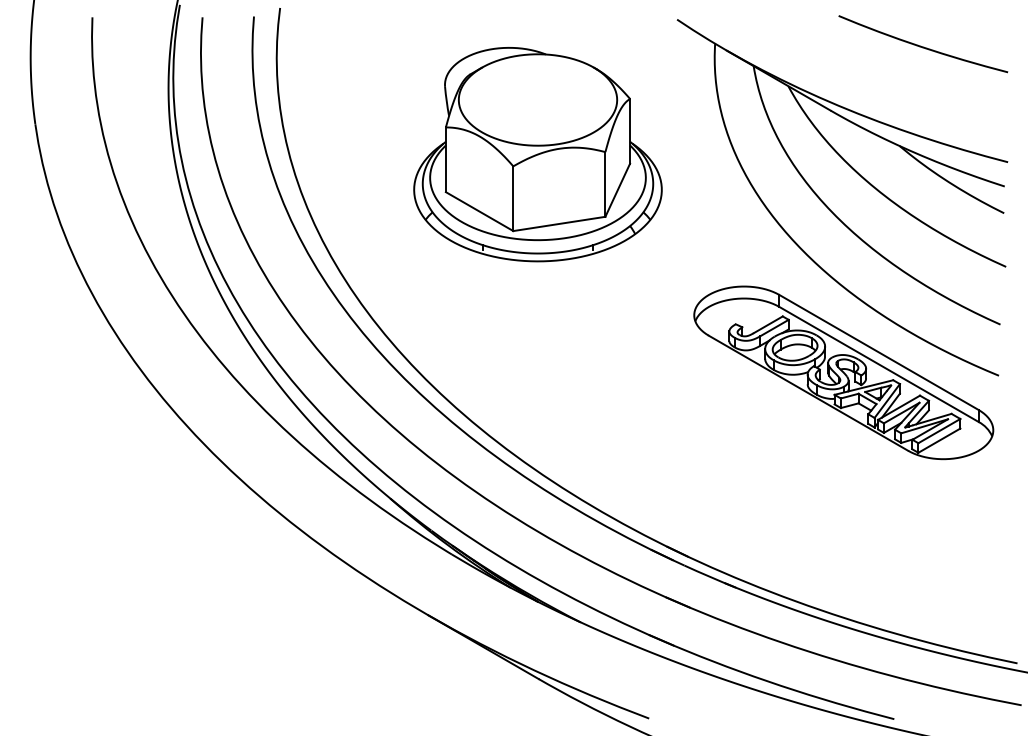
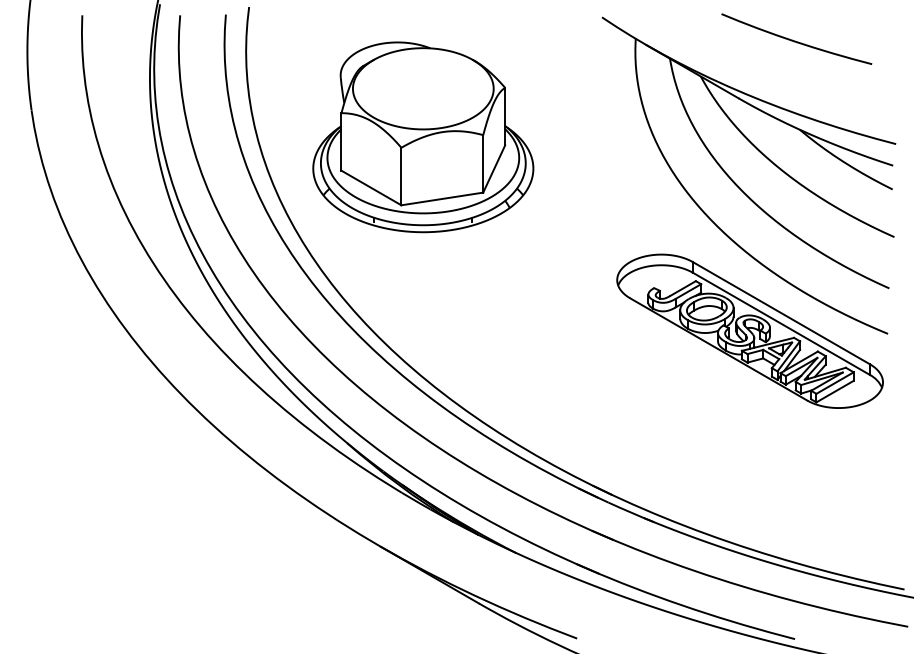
curve: (921, 45) -> (795, 40), moved
part: (538, 154) -> (423, 137), moved

